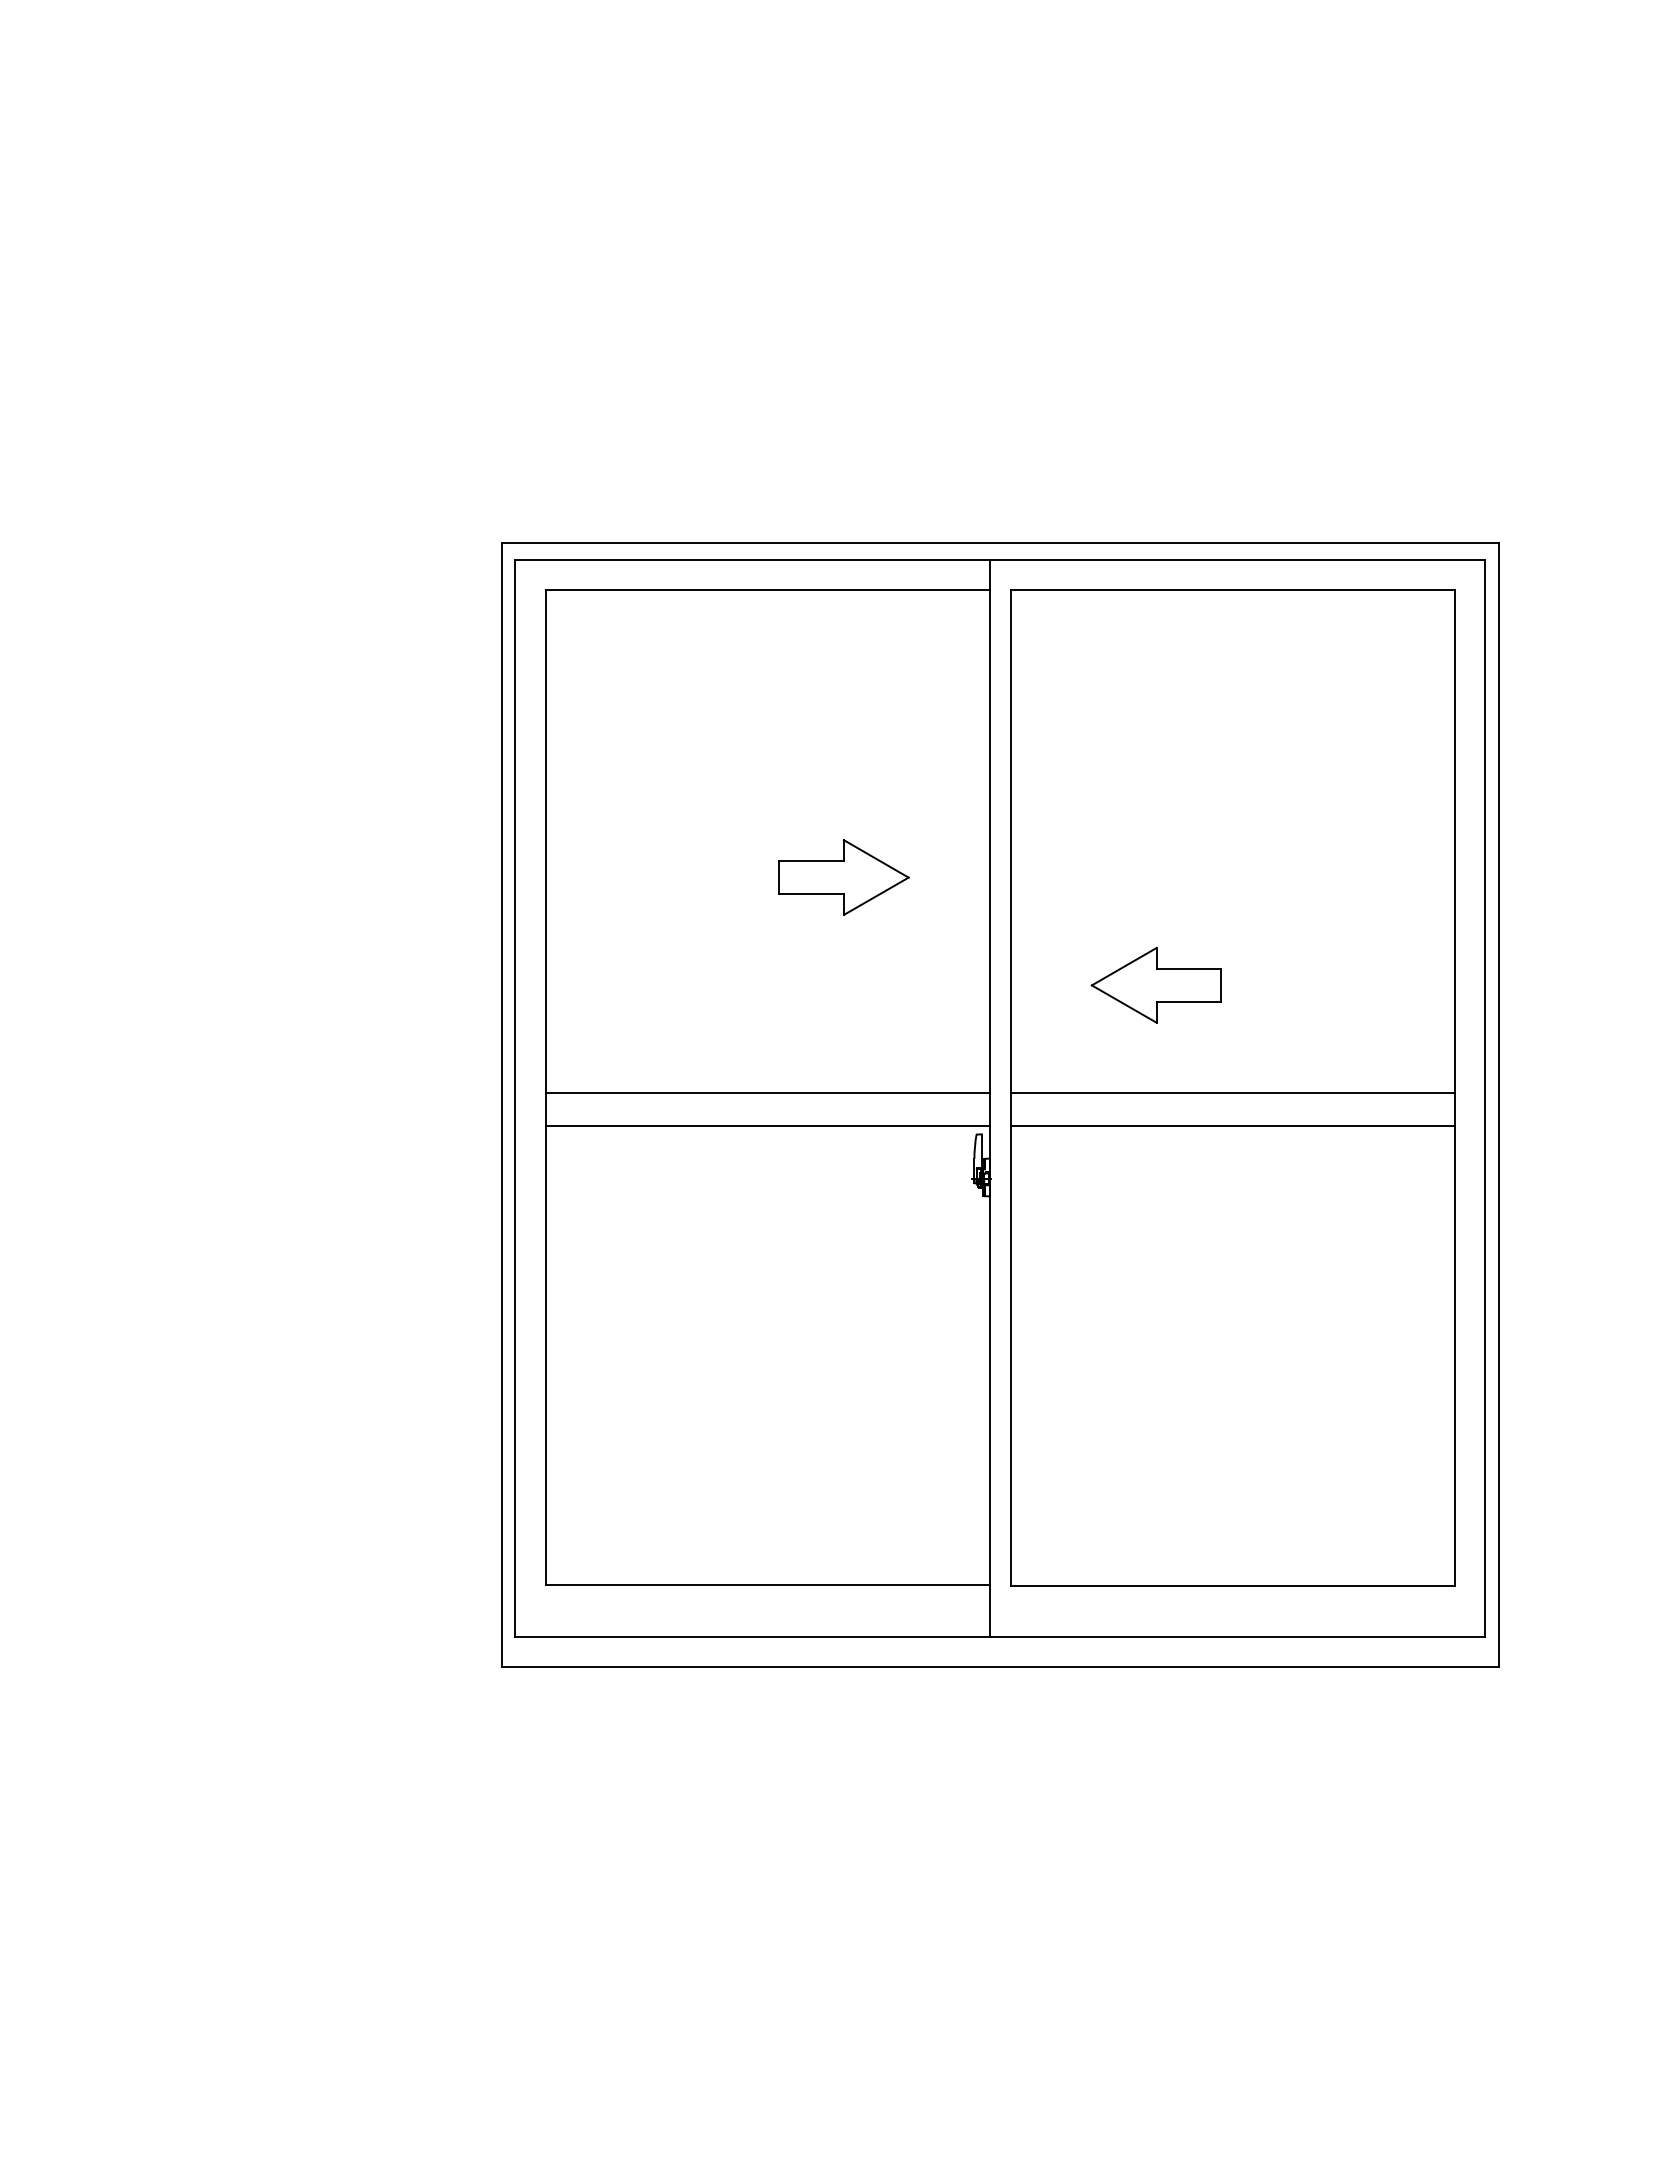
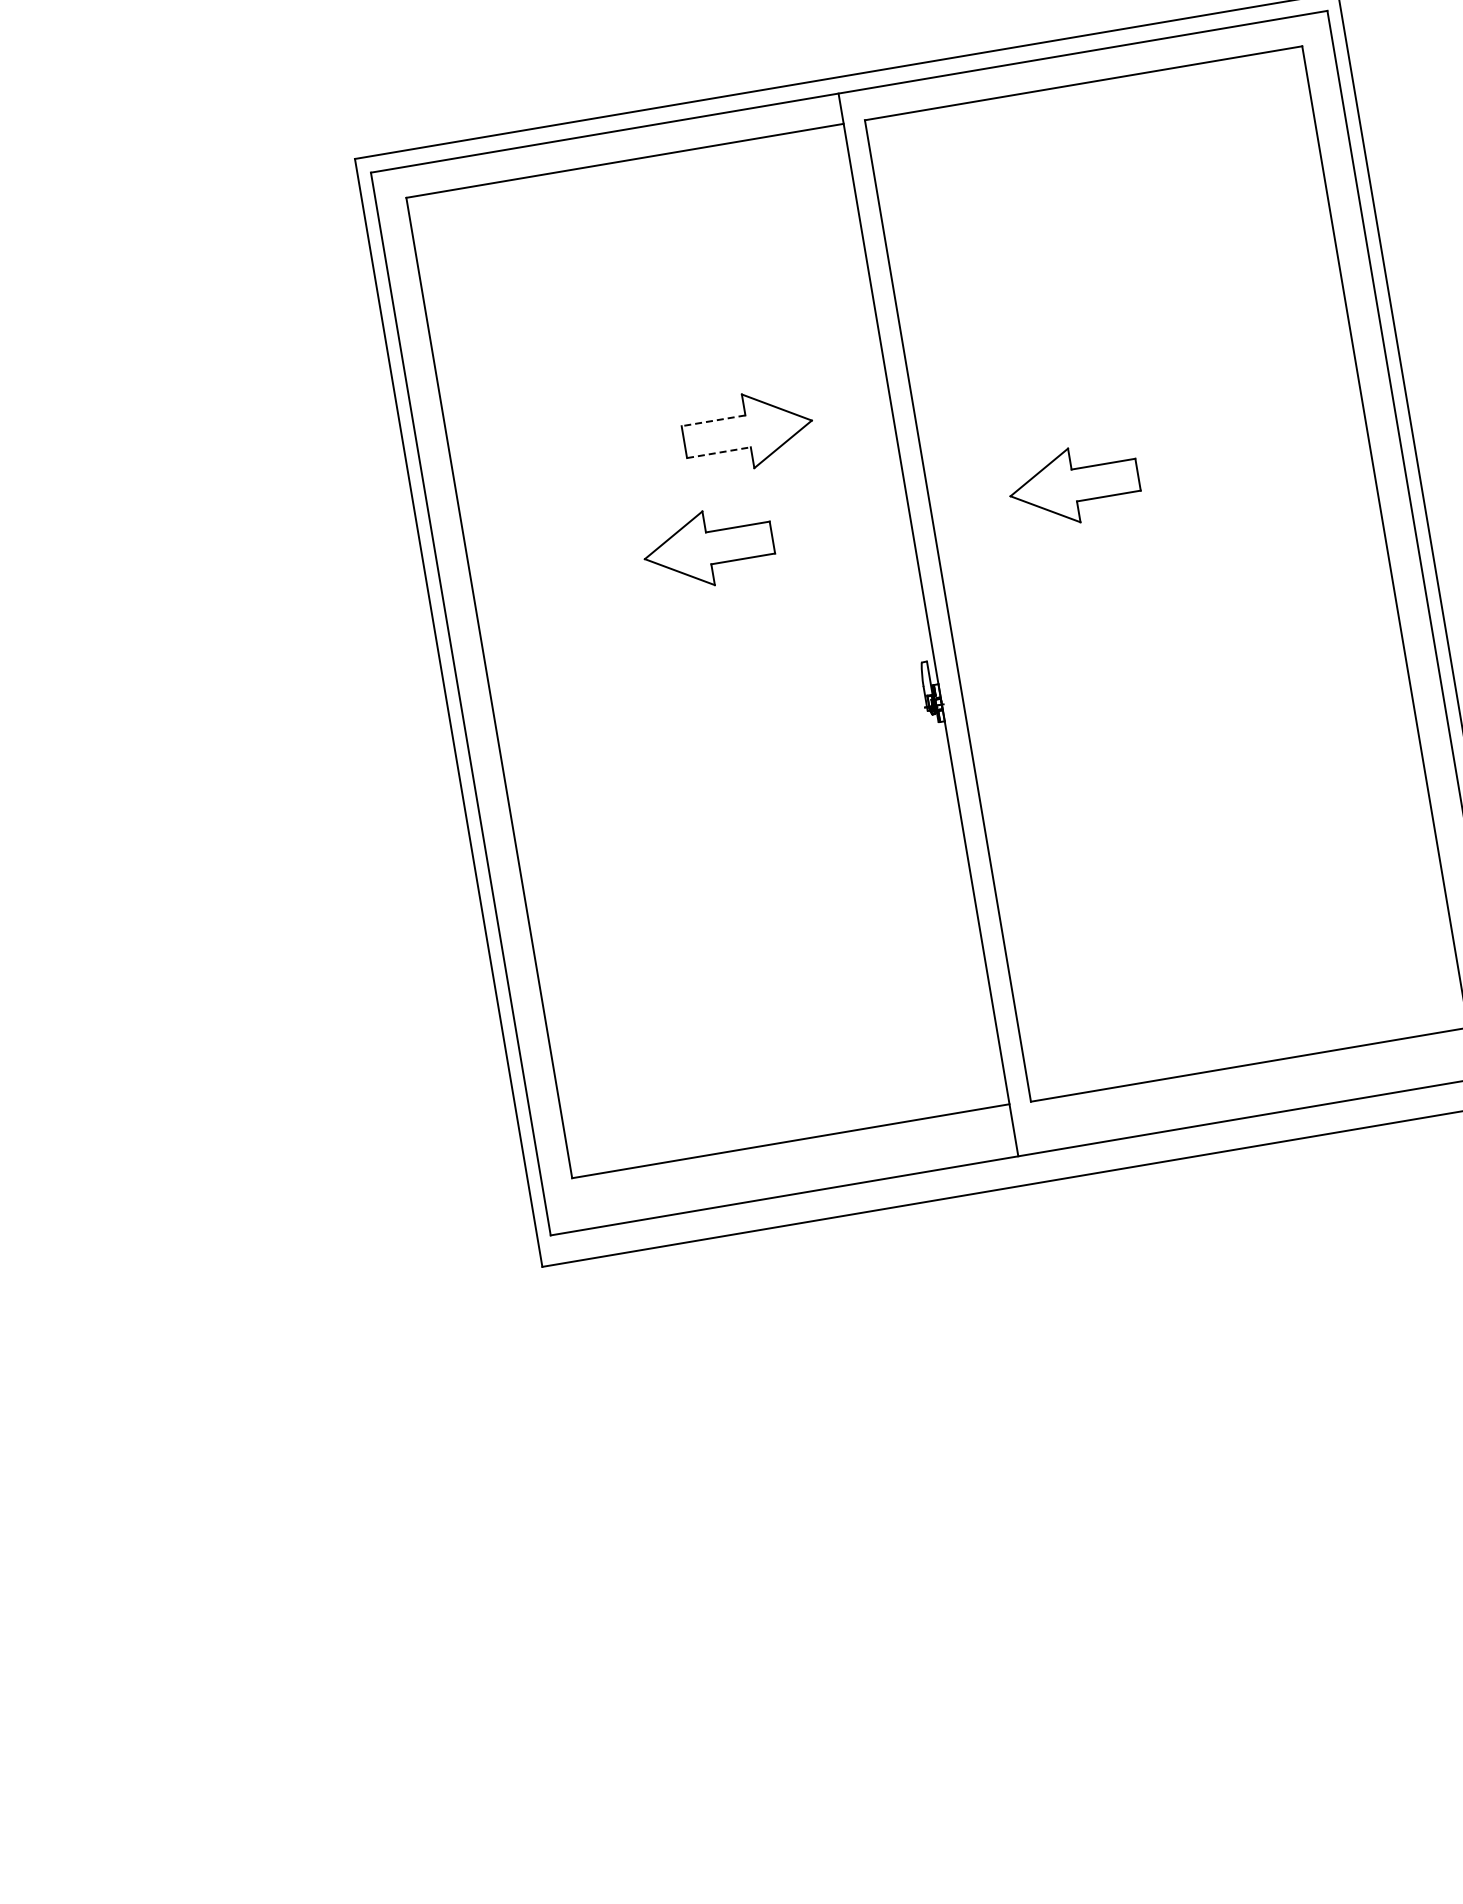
line: (811, 861) -> (713, 420), solid -> dashed
line: (812, 893) -> (719, 452), solid -> dashed
part: (784, 986) -> (707, 548), added
line: (767, 1093) -> (708, 656), removed
line: (1232, 1093) -> (1167, 579), removed
line: (767, 1125) -> (714, 688), removed
line: (1232, 1125) -> (1172, 610), removed

